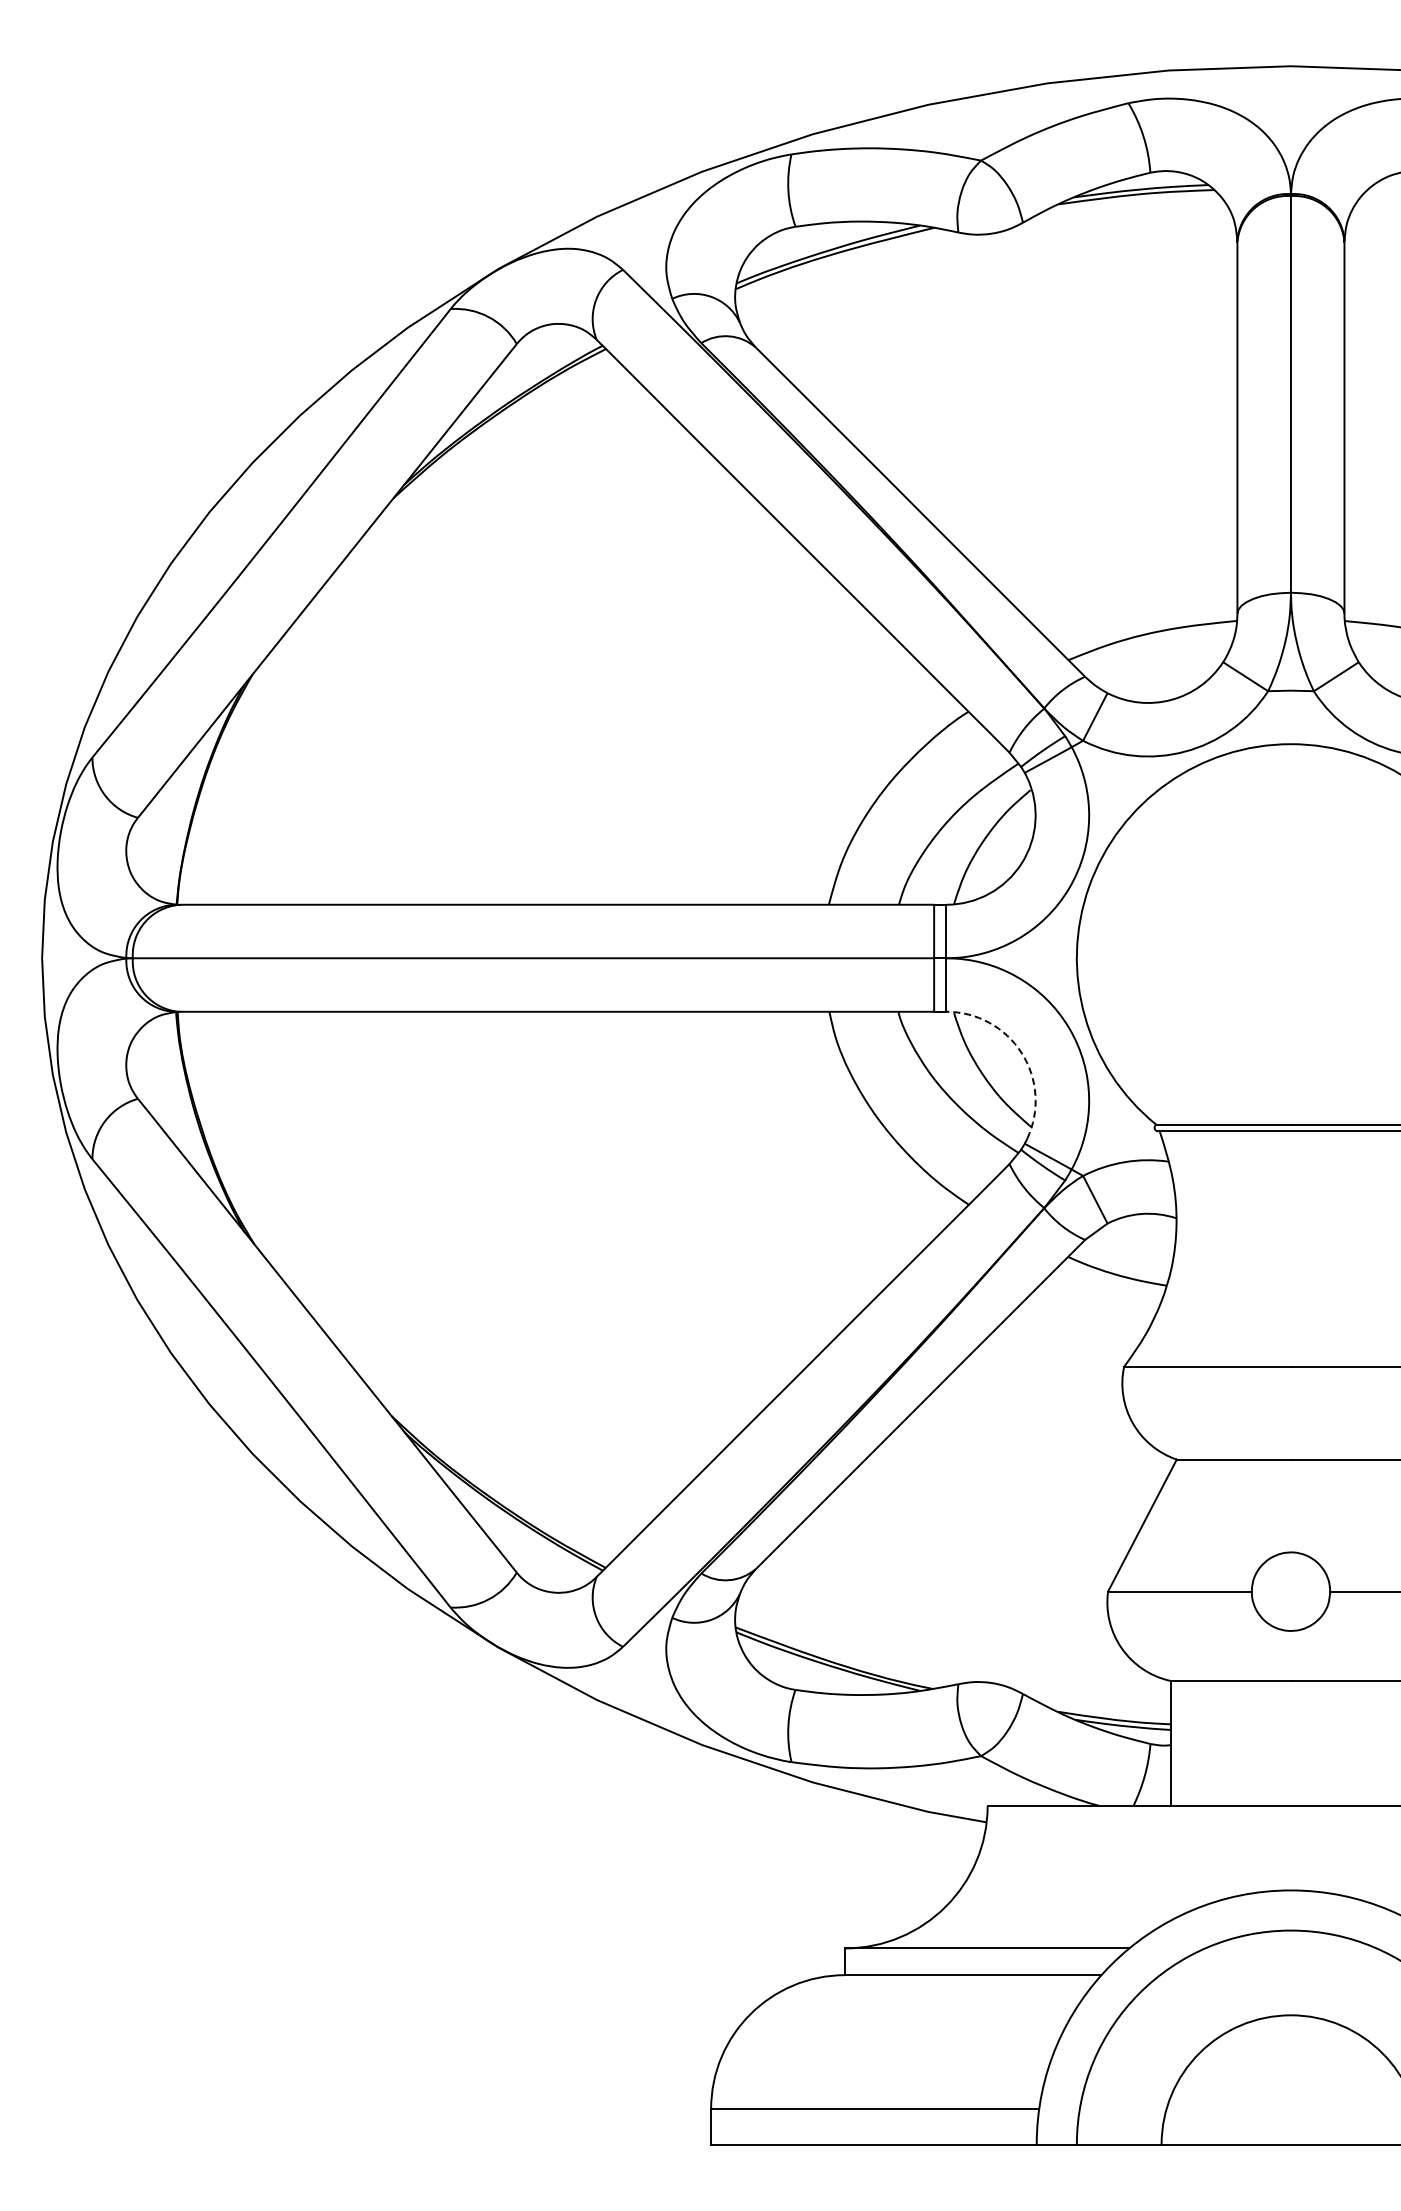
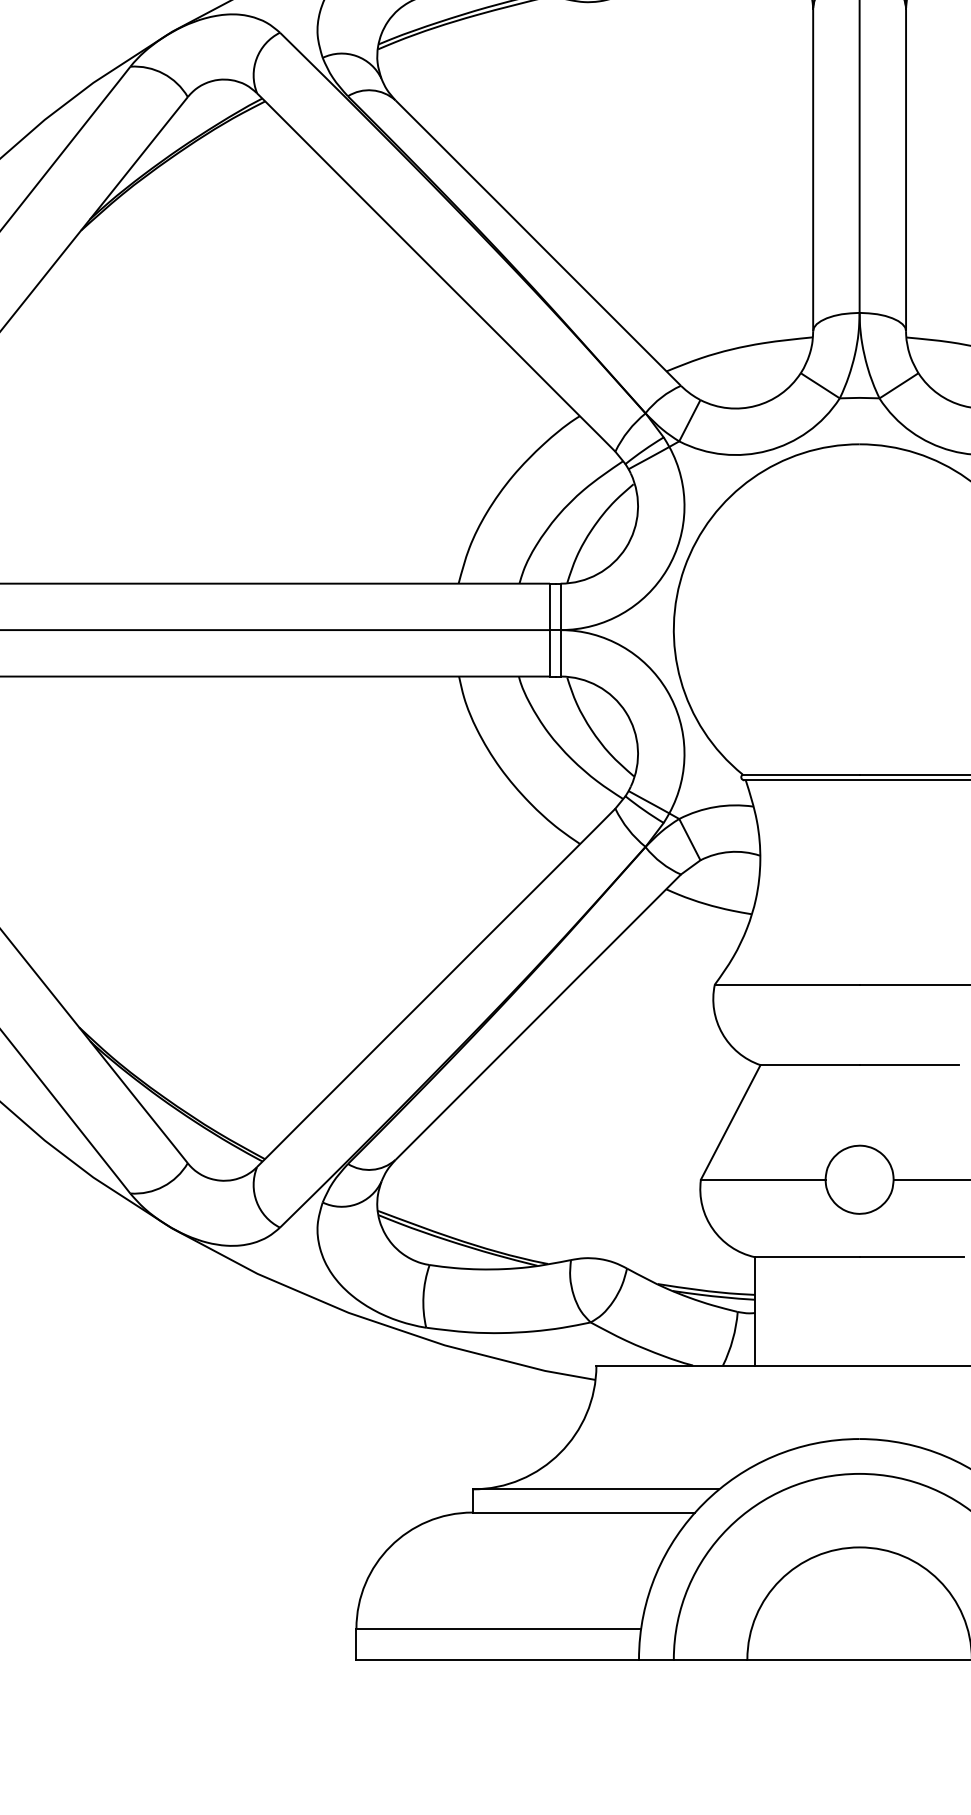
arc: (1021, 1053) -> (625, 712), dashed -> solid

